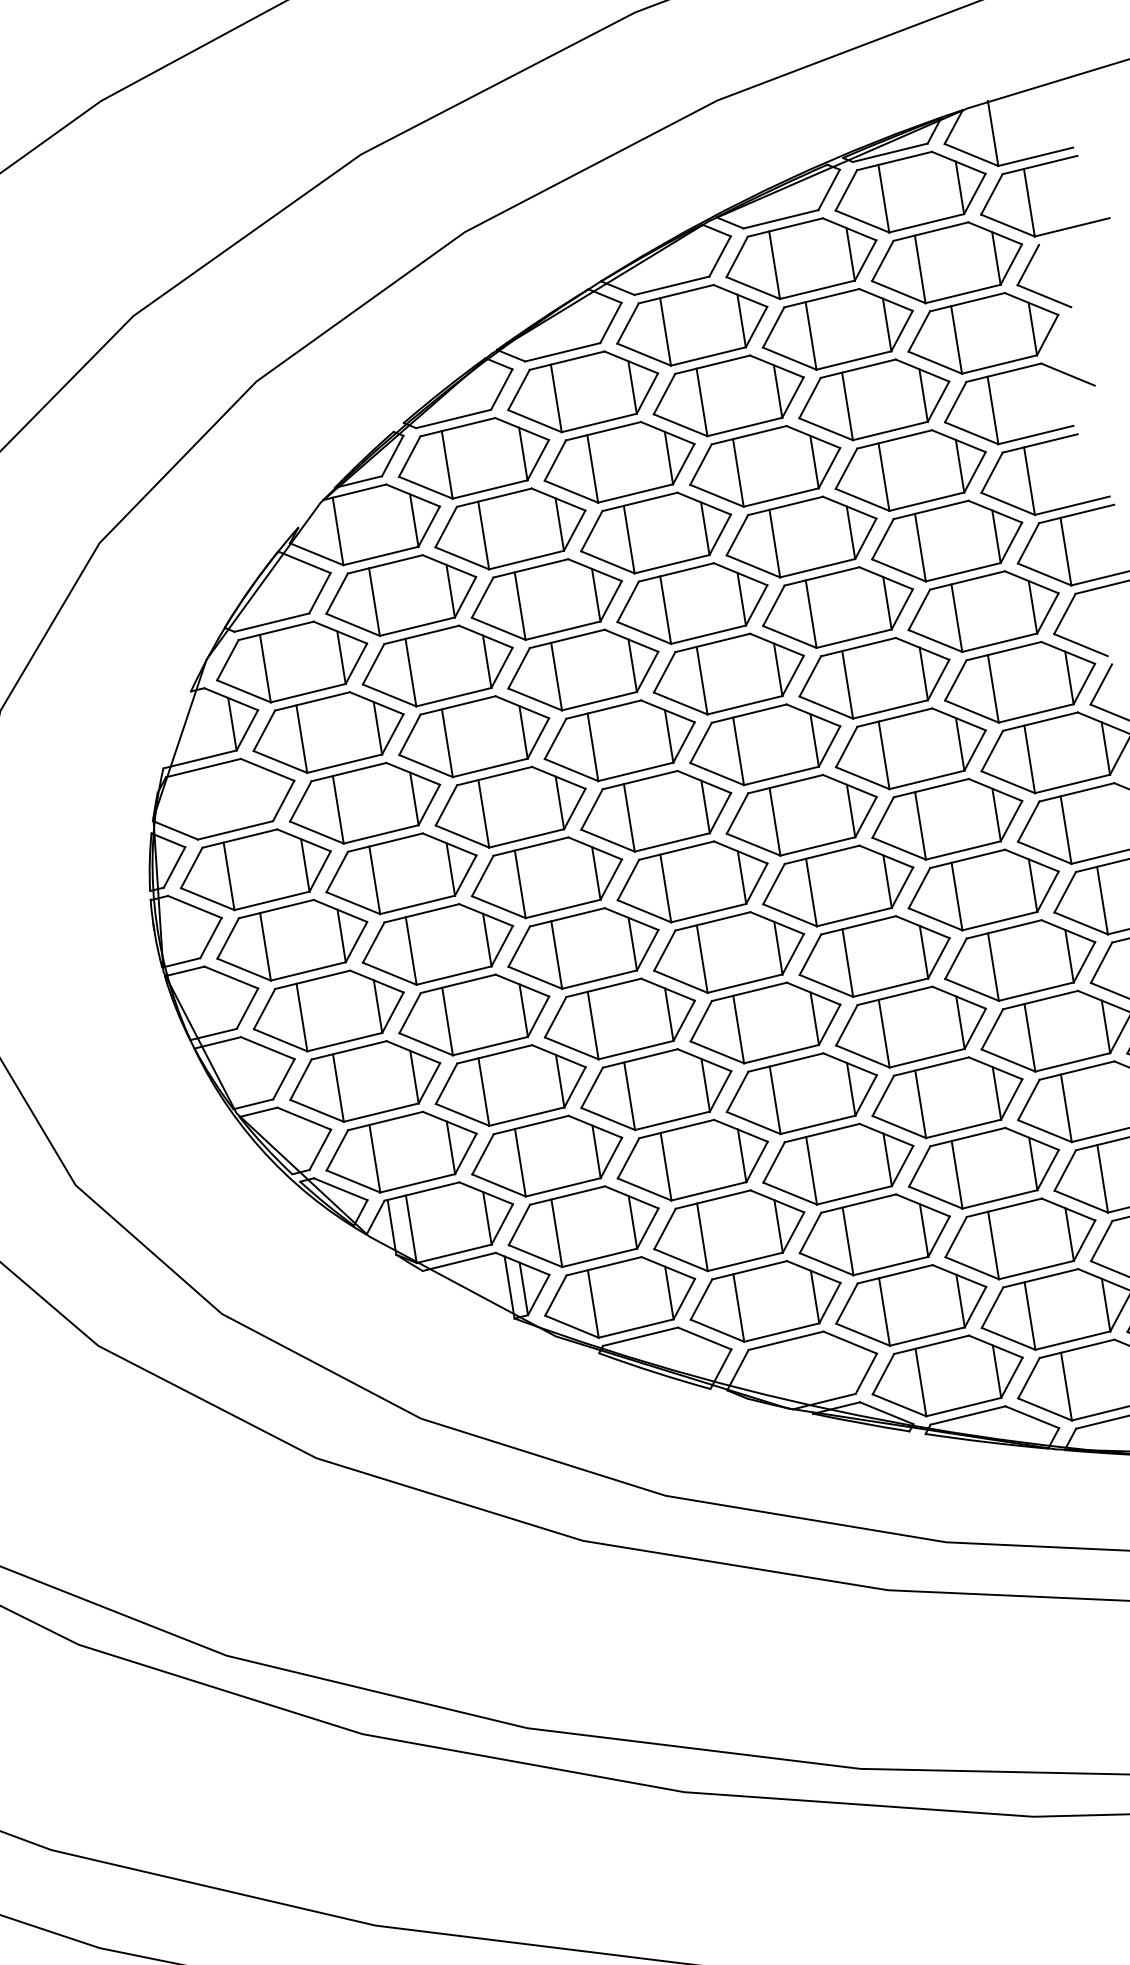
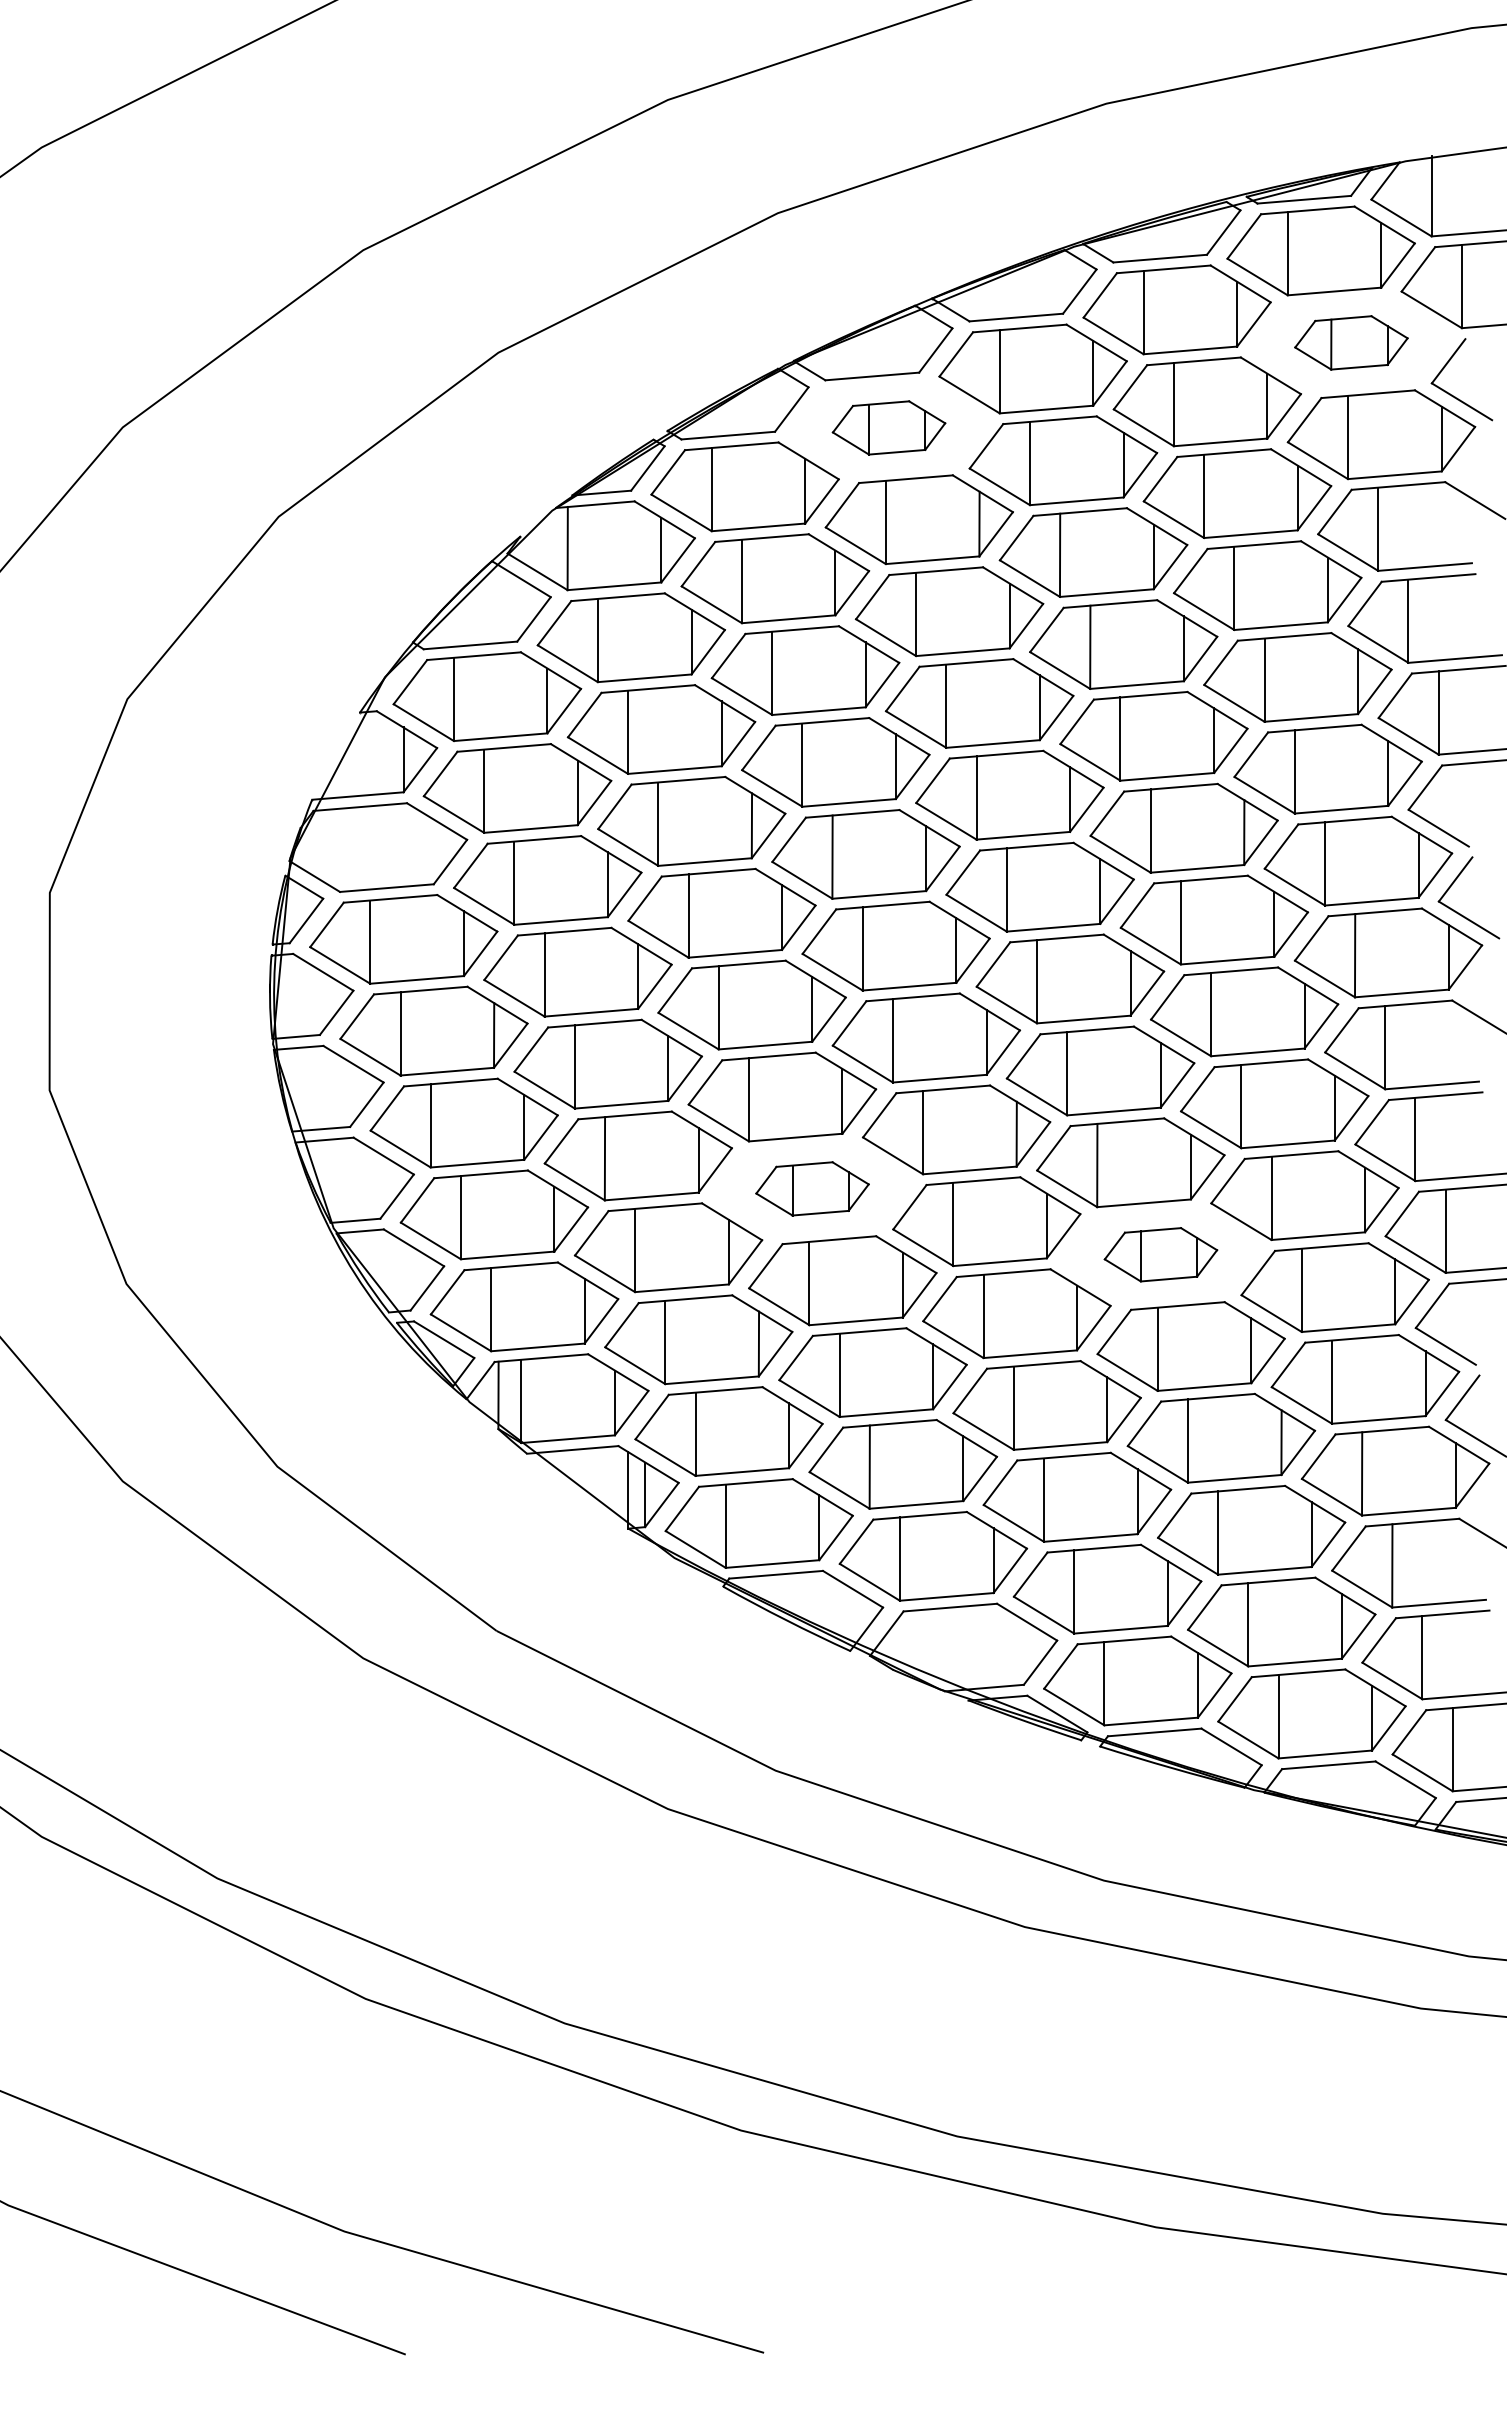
part: (947, 262) -> (1351, 342), size x0.6
part: (582, 391) -> (888, 427), size x0.6
part: (619, 1018) -> (812, 1188), size x0.6
part: (910, 1027) -> (1160, 1254), size x0.6

